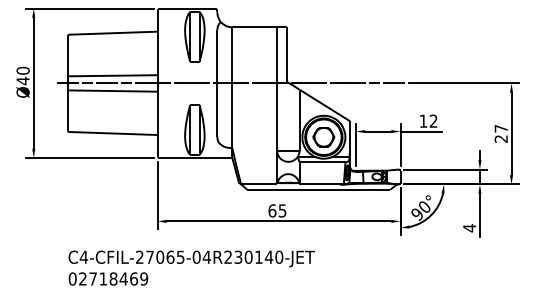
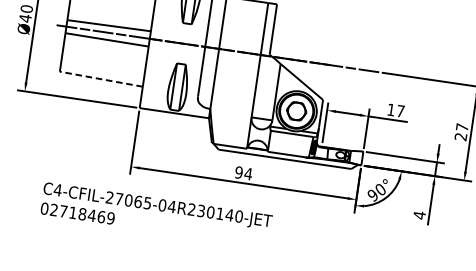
text: (433, 120) -> (400, 110), 12 -> 17
line: (112, 133) -> (101, 79), solid -> dashed
text: (277, 210) -> (243, 172), 65 -> 94

